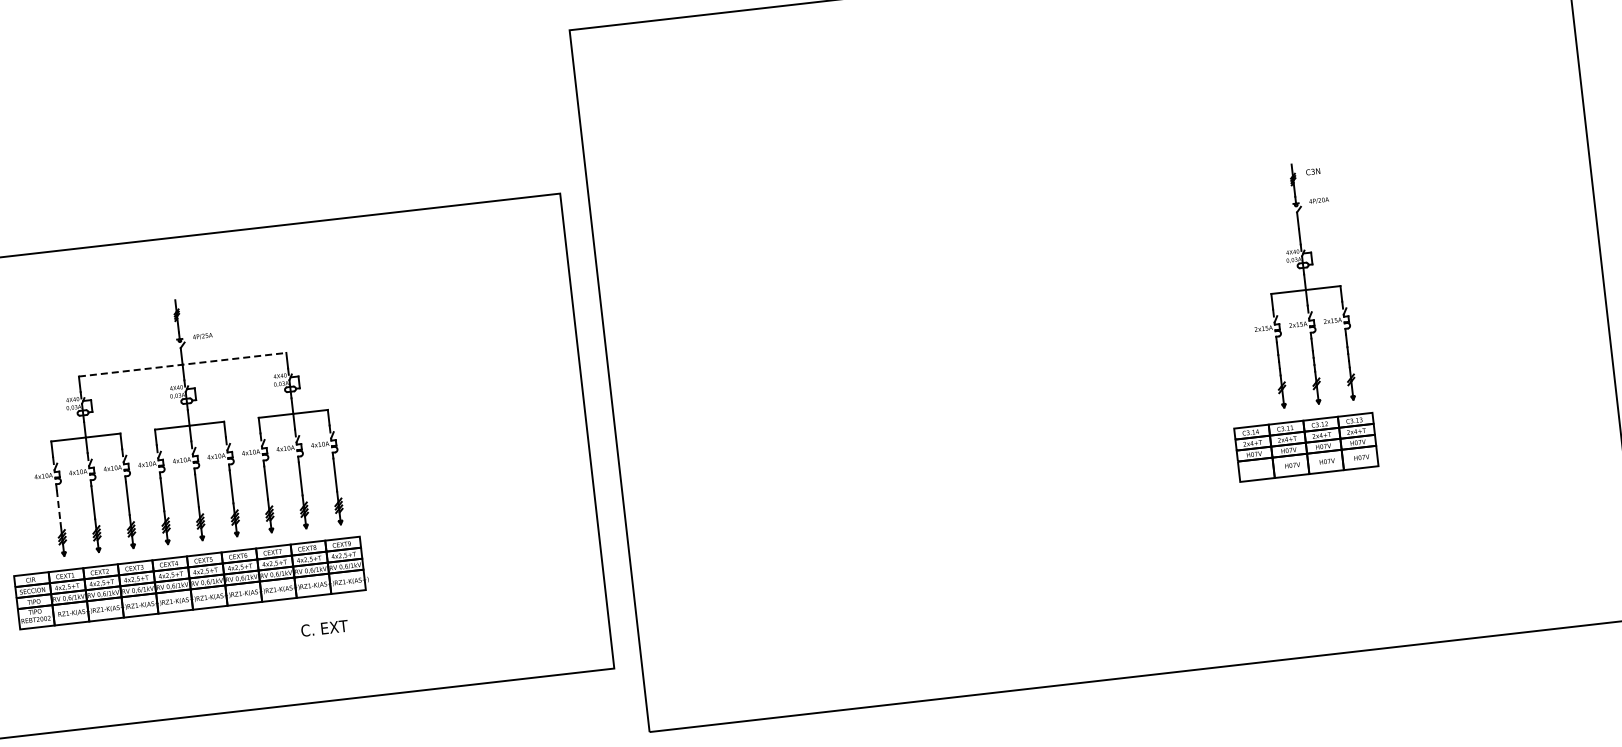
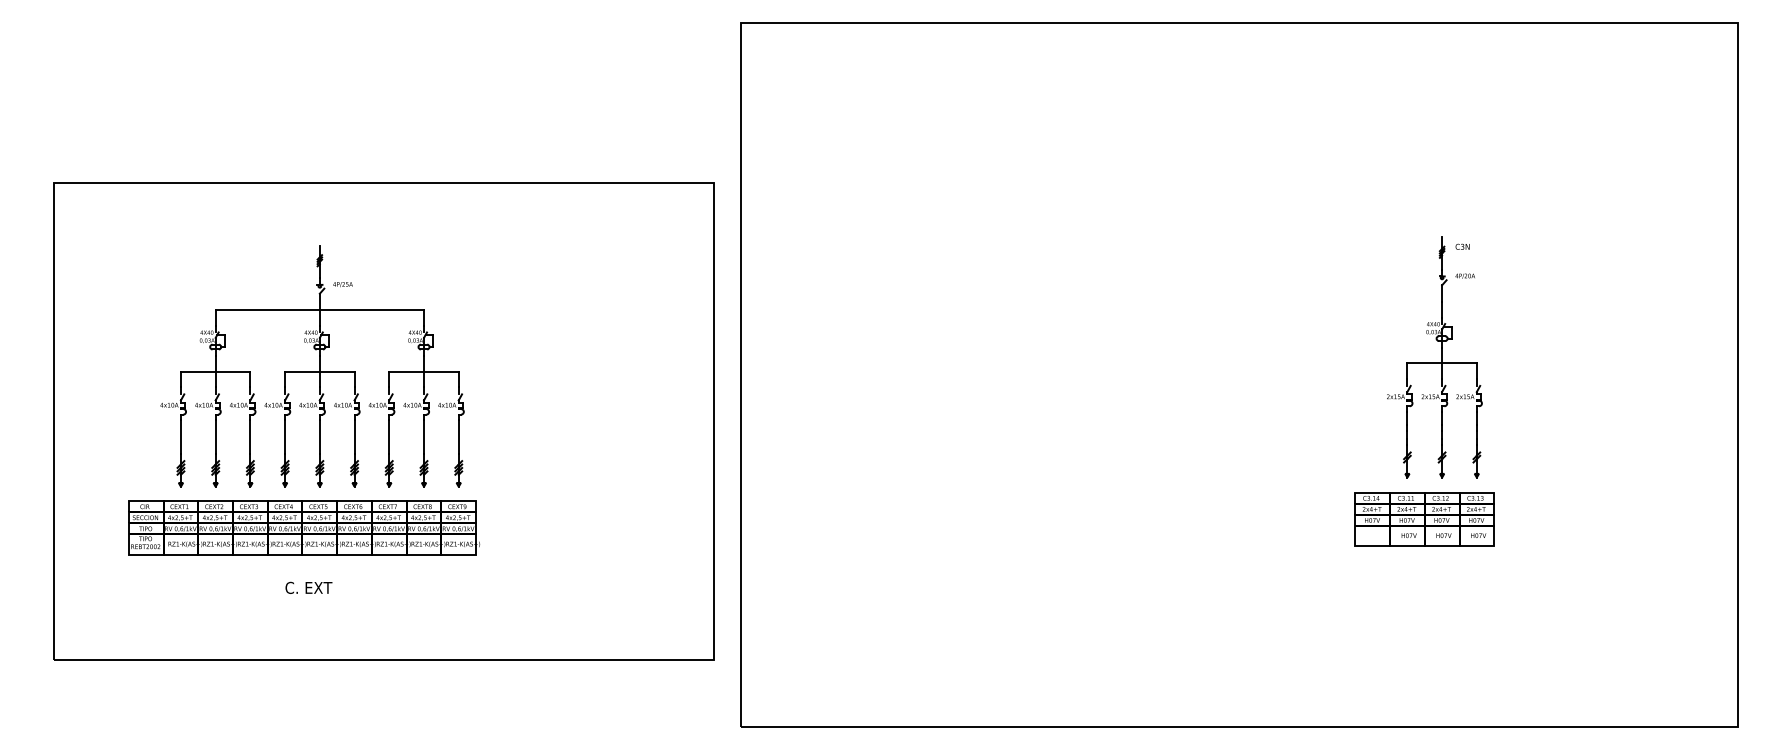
line: (183, 364) -> (320, 310), dashed -> solid
line: (58, 507) -> (180, 437), dashed -> solid
text: (324, 628) -> (308, 587), moved

